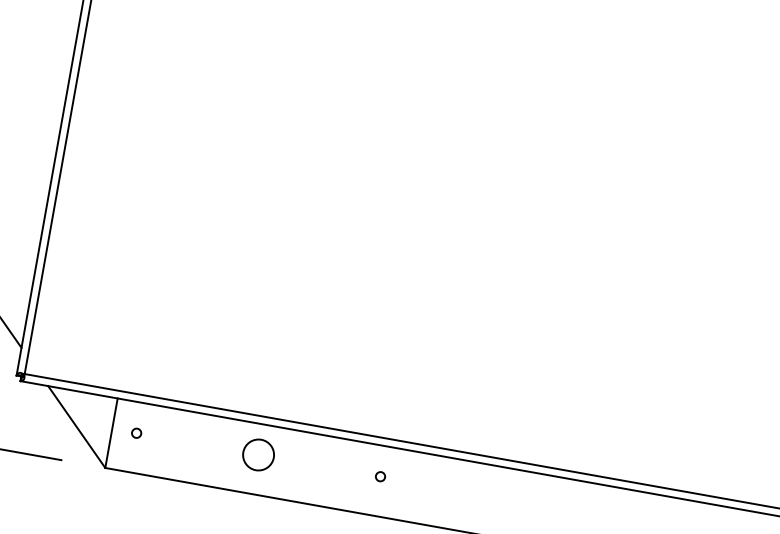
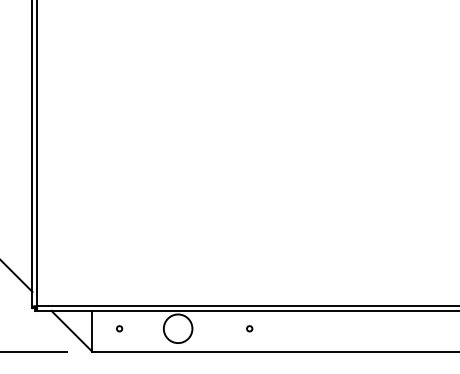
circle: (136, 432) -> (119, 328), moved
circle: (259, 454) -> (178, 328), size x1.6

